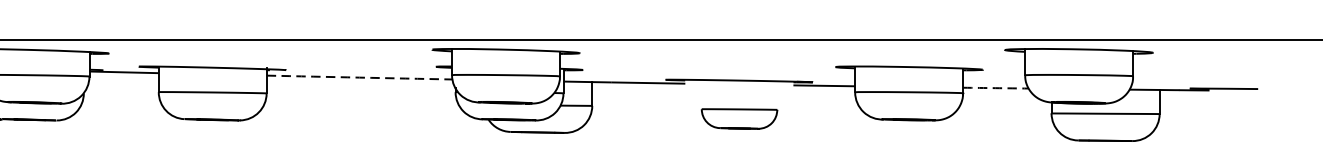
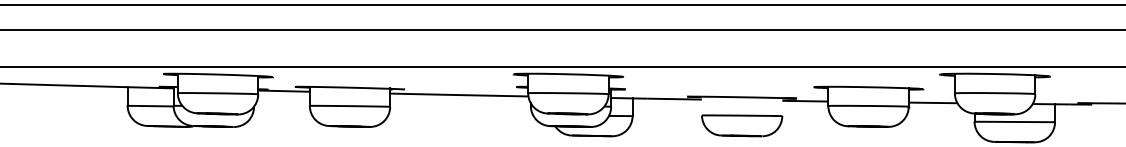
arc: (359, 78) -> (459, 95), dashed -> solid
arc: (996, 87) -> (933, 102), dashed -> solid
part: (739, 118) -> (742, 125), size x1.43

